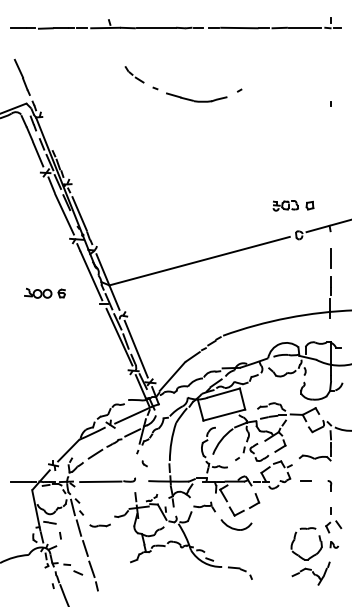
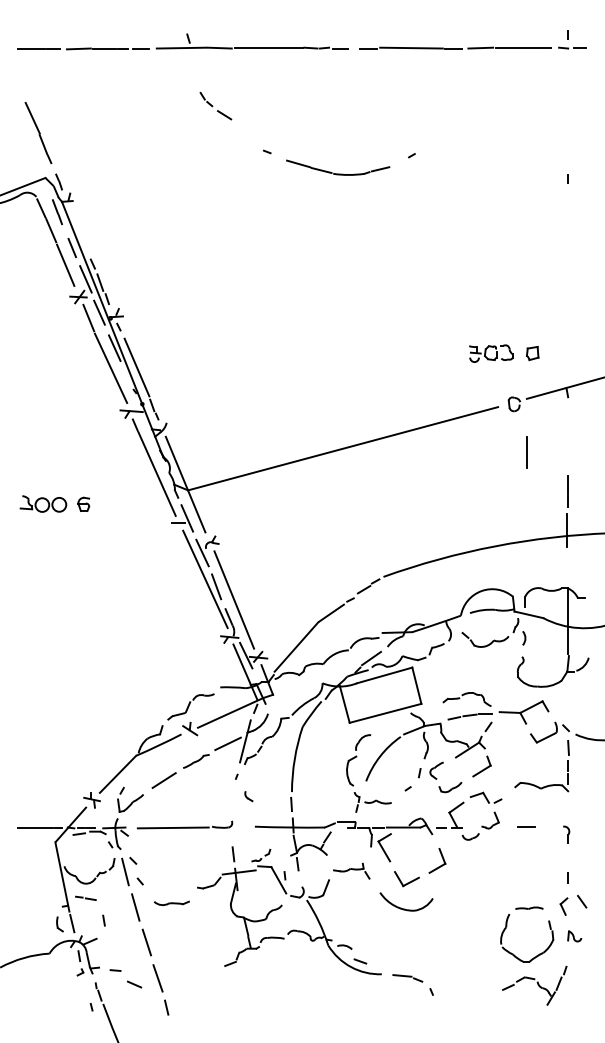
part: (134, 74) -> (215, 105), moved
line: (330, 258) -> (526, 452), moved
part: (44, 292) -> (54, 502), moved

